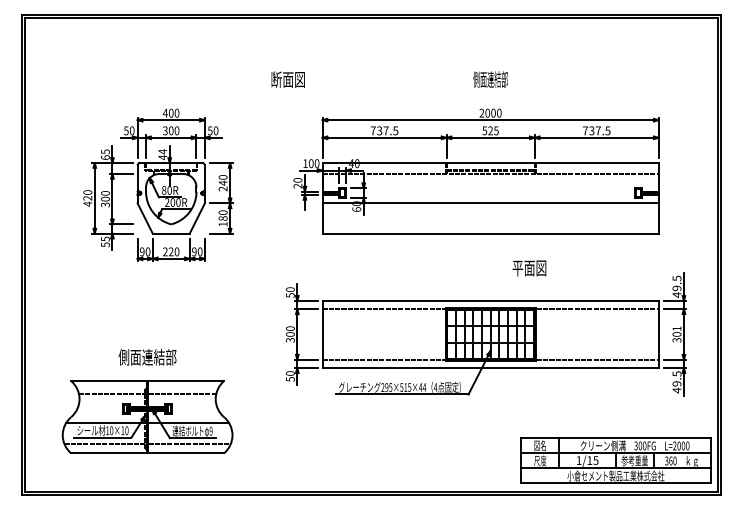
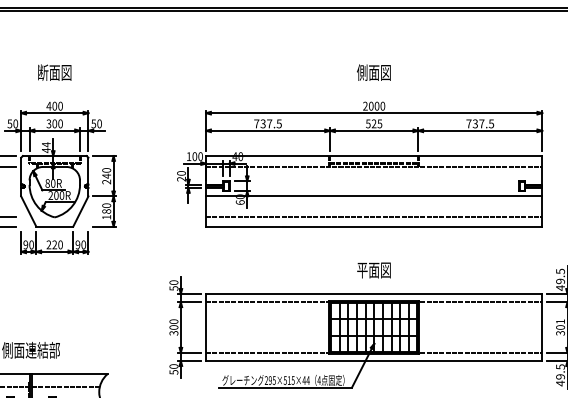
text: (287, 79) -> (54, 72), moved
text: (490, 79) -> (374, 72), 側面連結部 -> 側面図
line: (490, 224) -> (374, 217), added
text: (529, 268) -> (374, 270), moved

